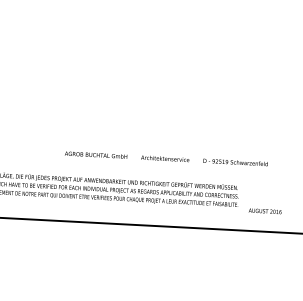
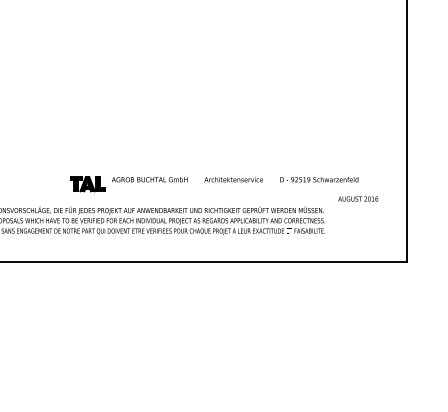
part: (44, 156) -> (87, 184), added
text: (265, 210) -> (358, 198), moved

